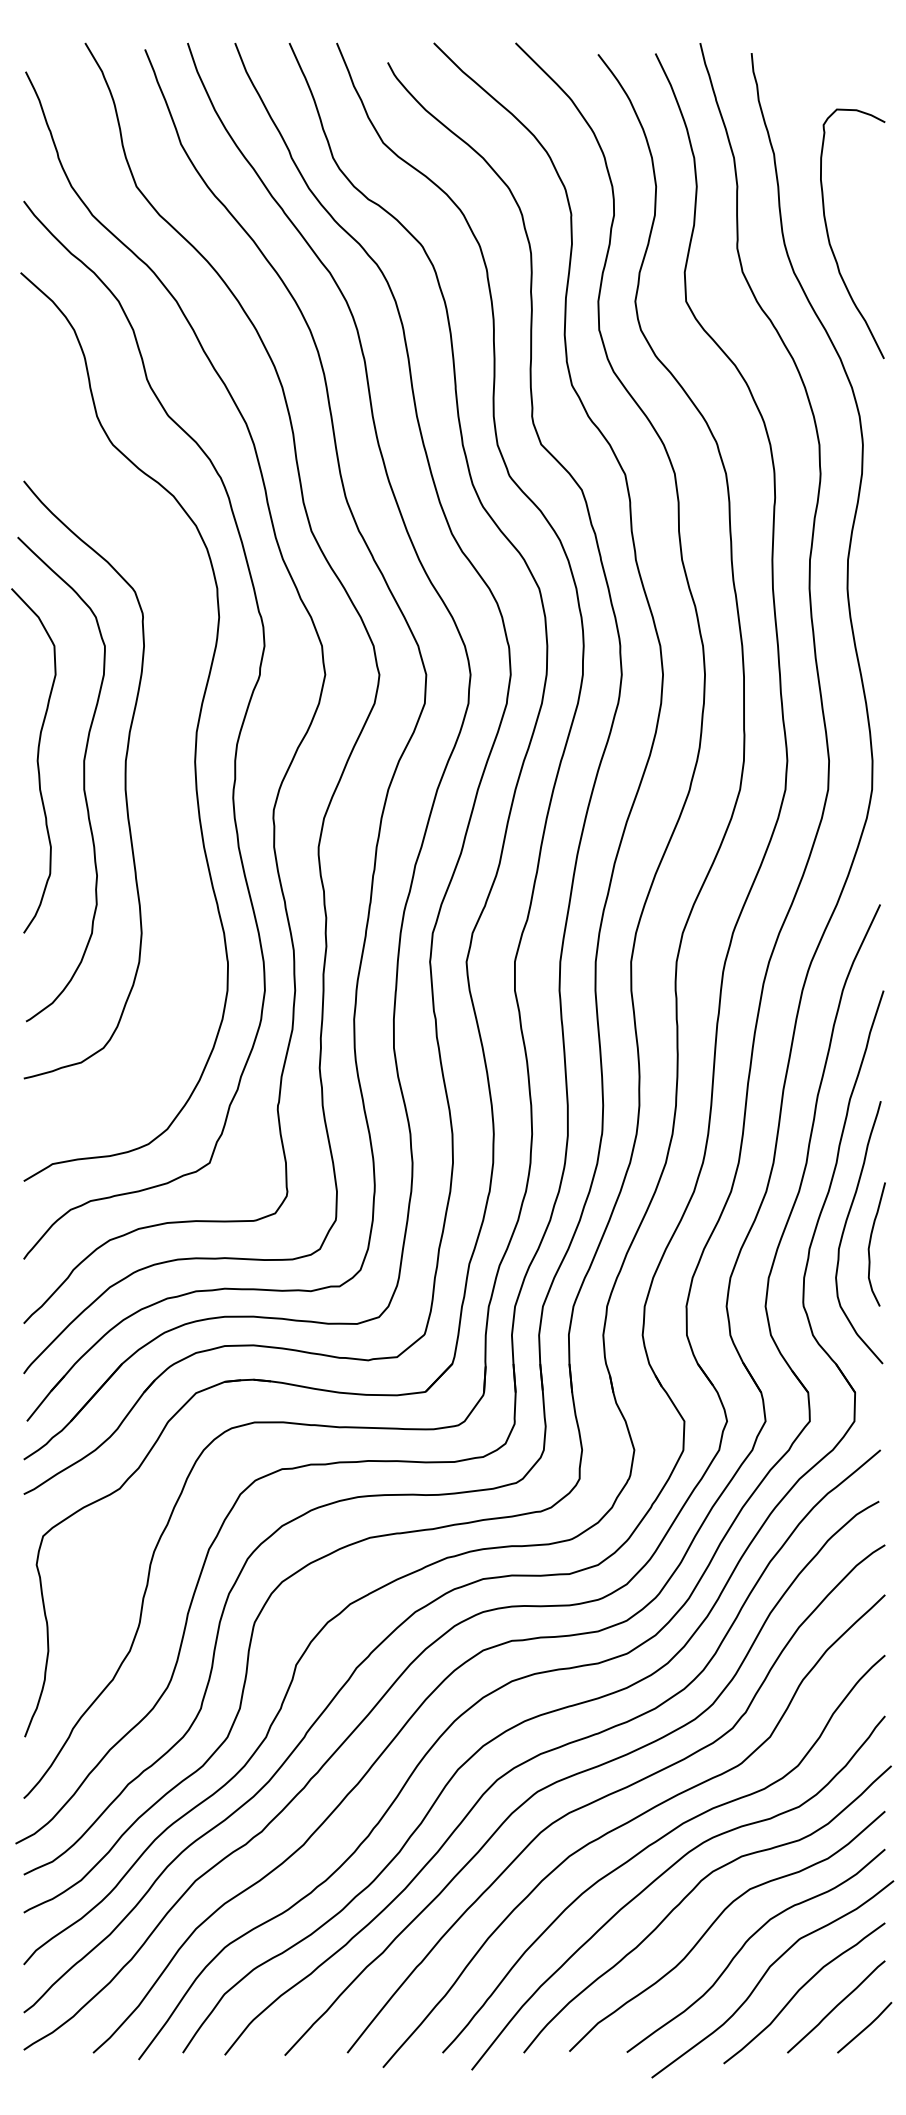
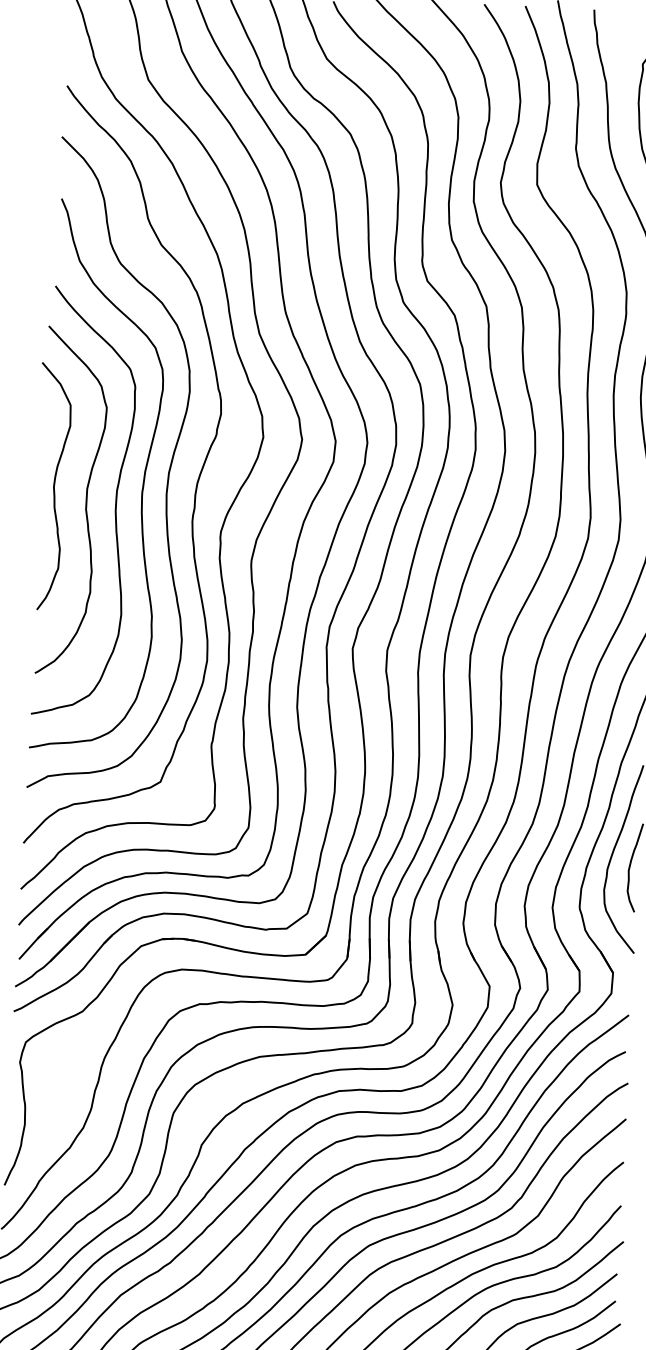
curve: (161, 742) -> (143, 478), added

